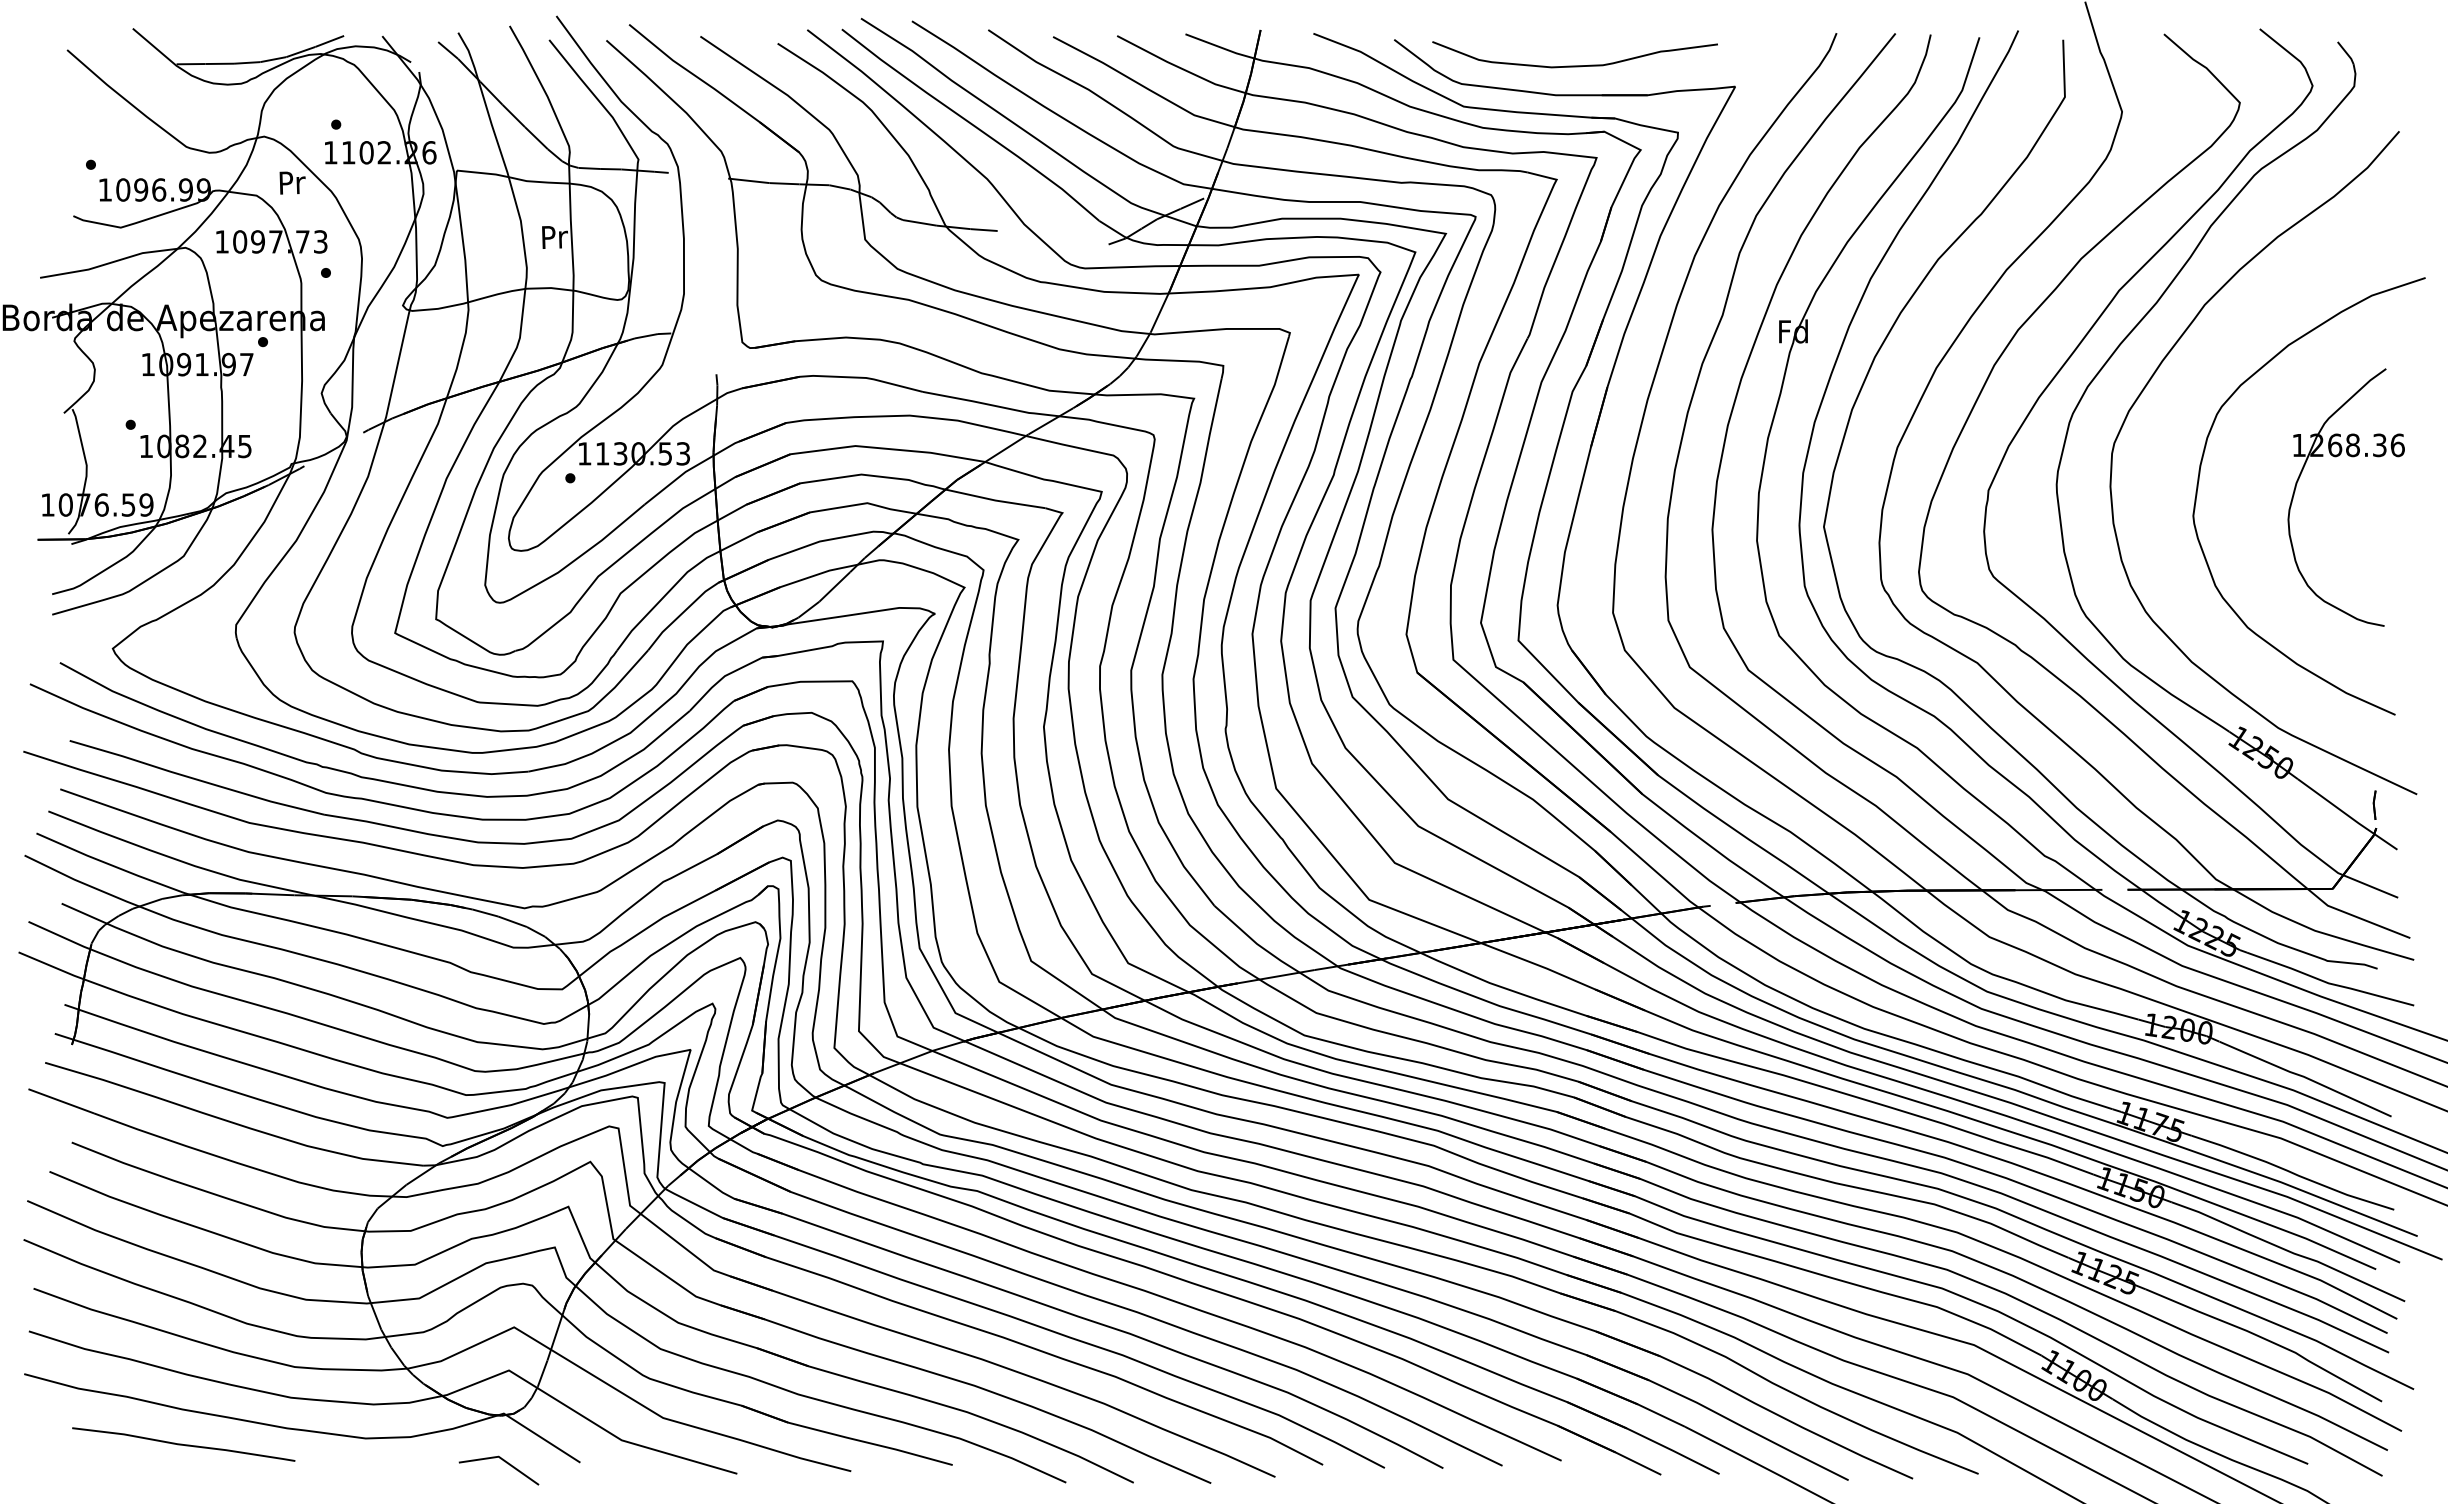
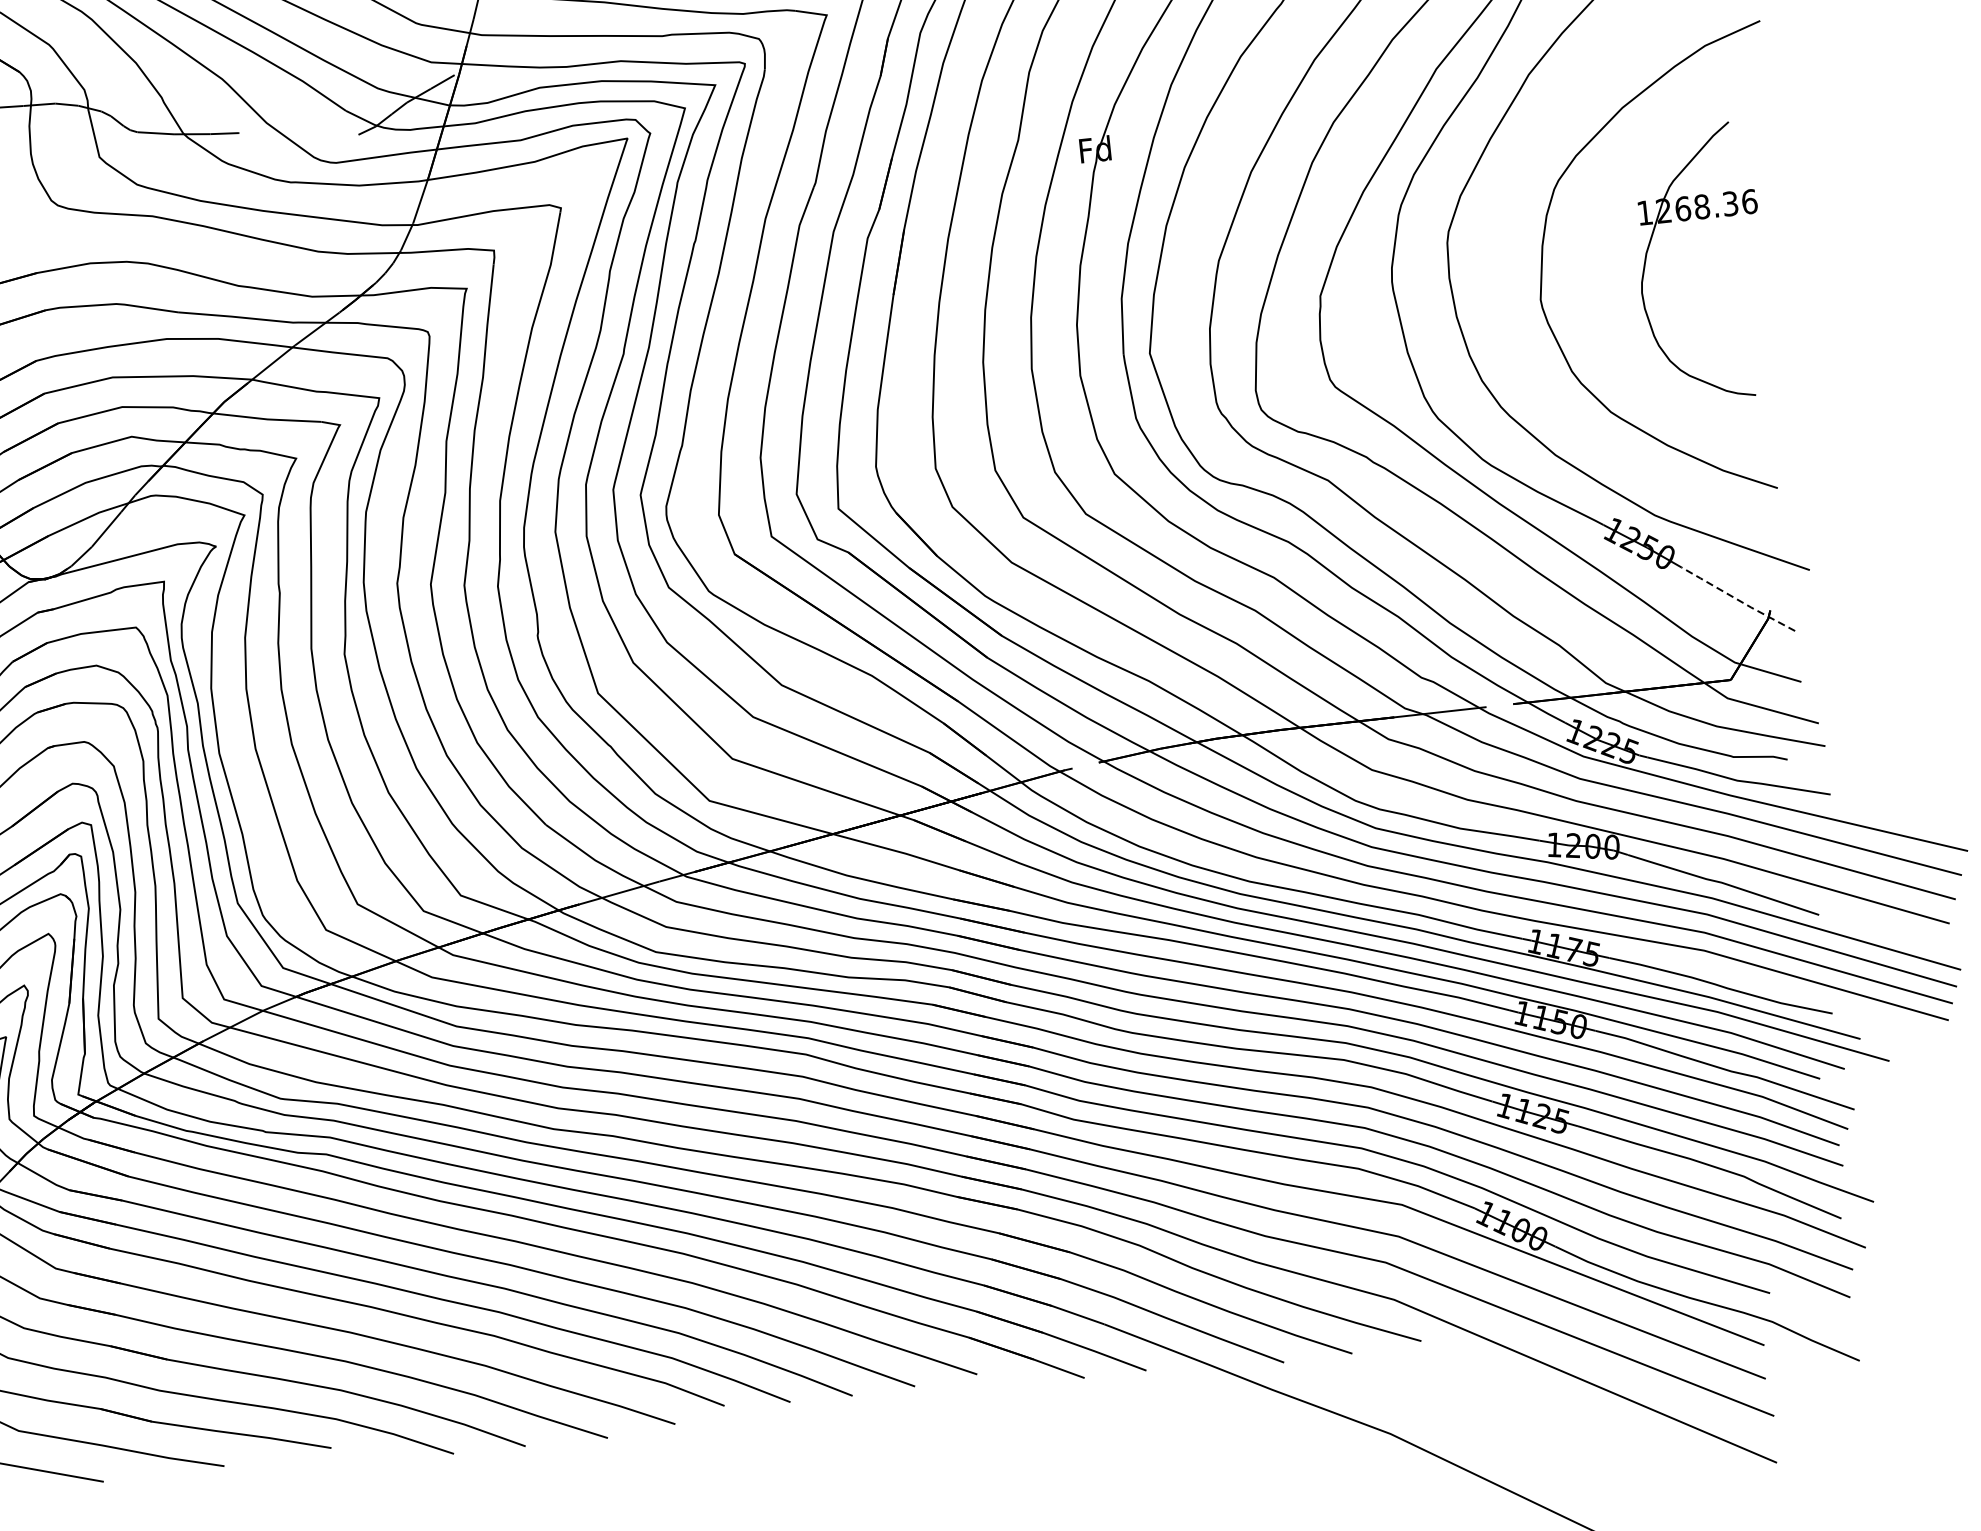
part: (2374, 804) -> (1765, 585), removed
line: (2346, 814) -> (1737, 599), solid -> dashed

